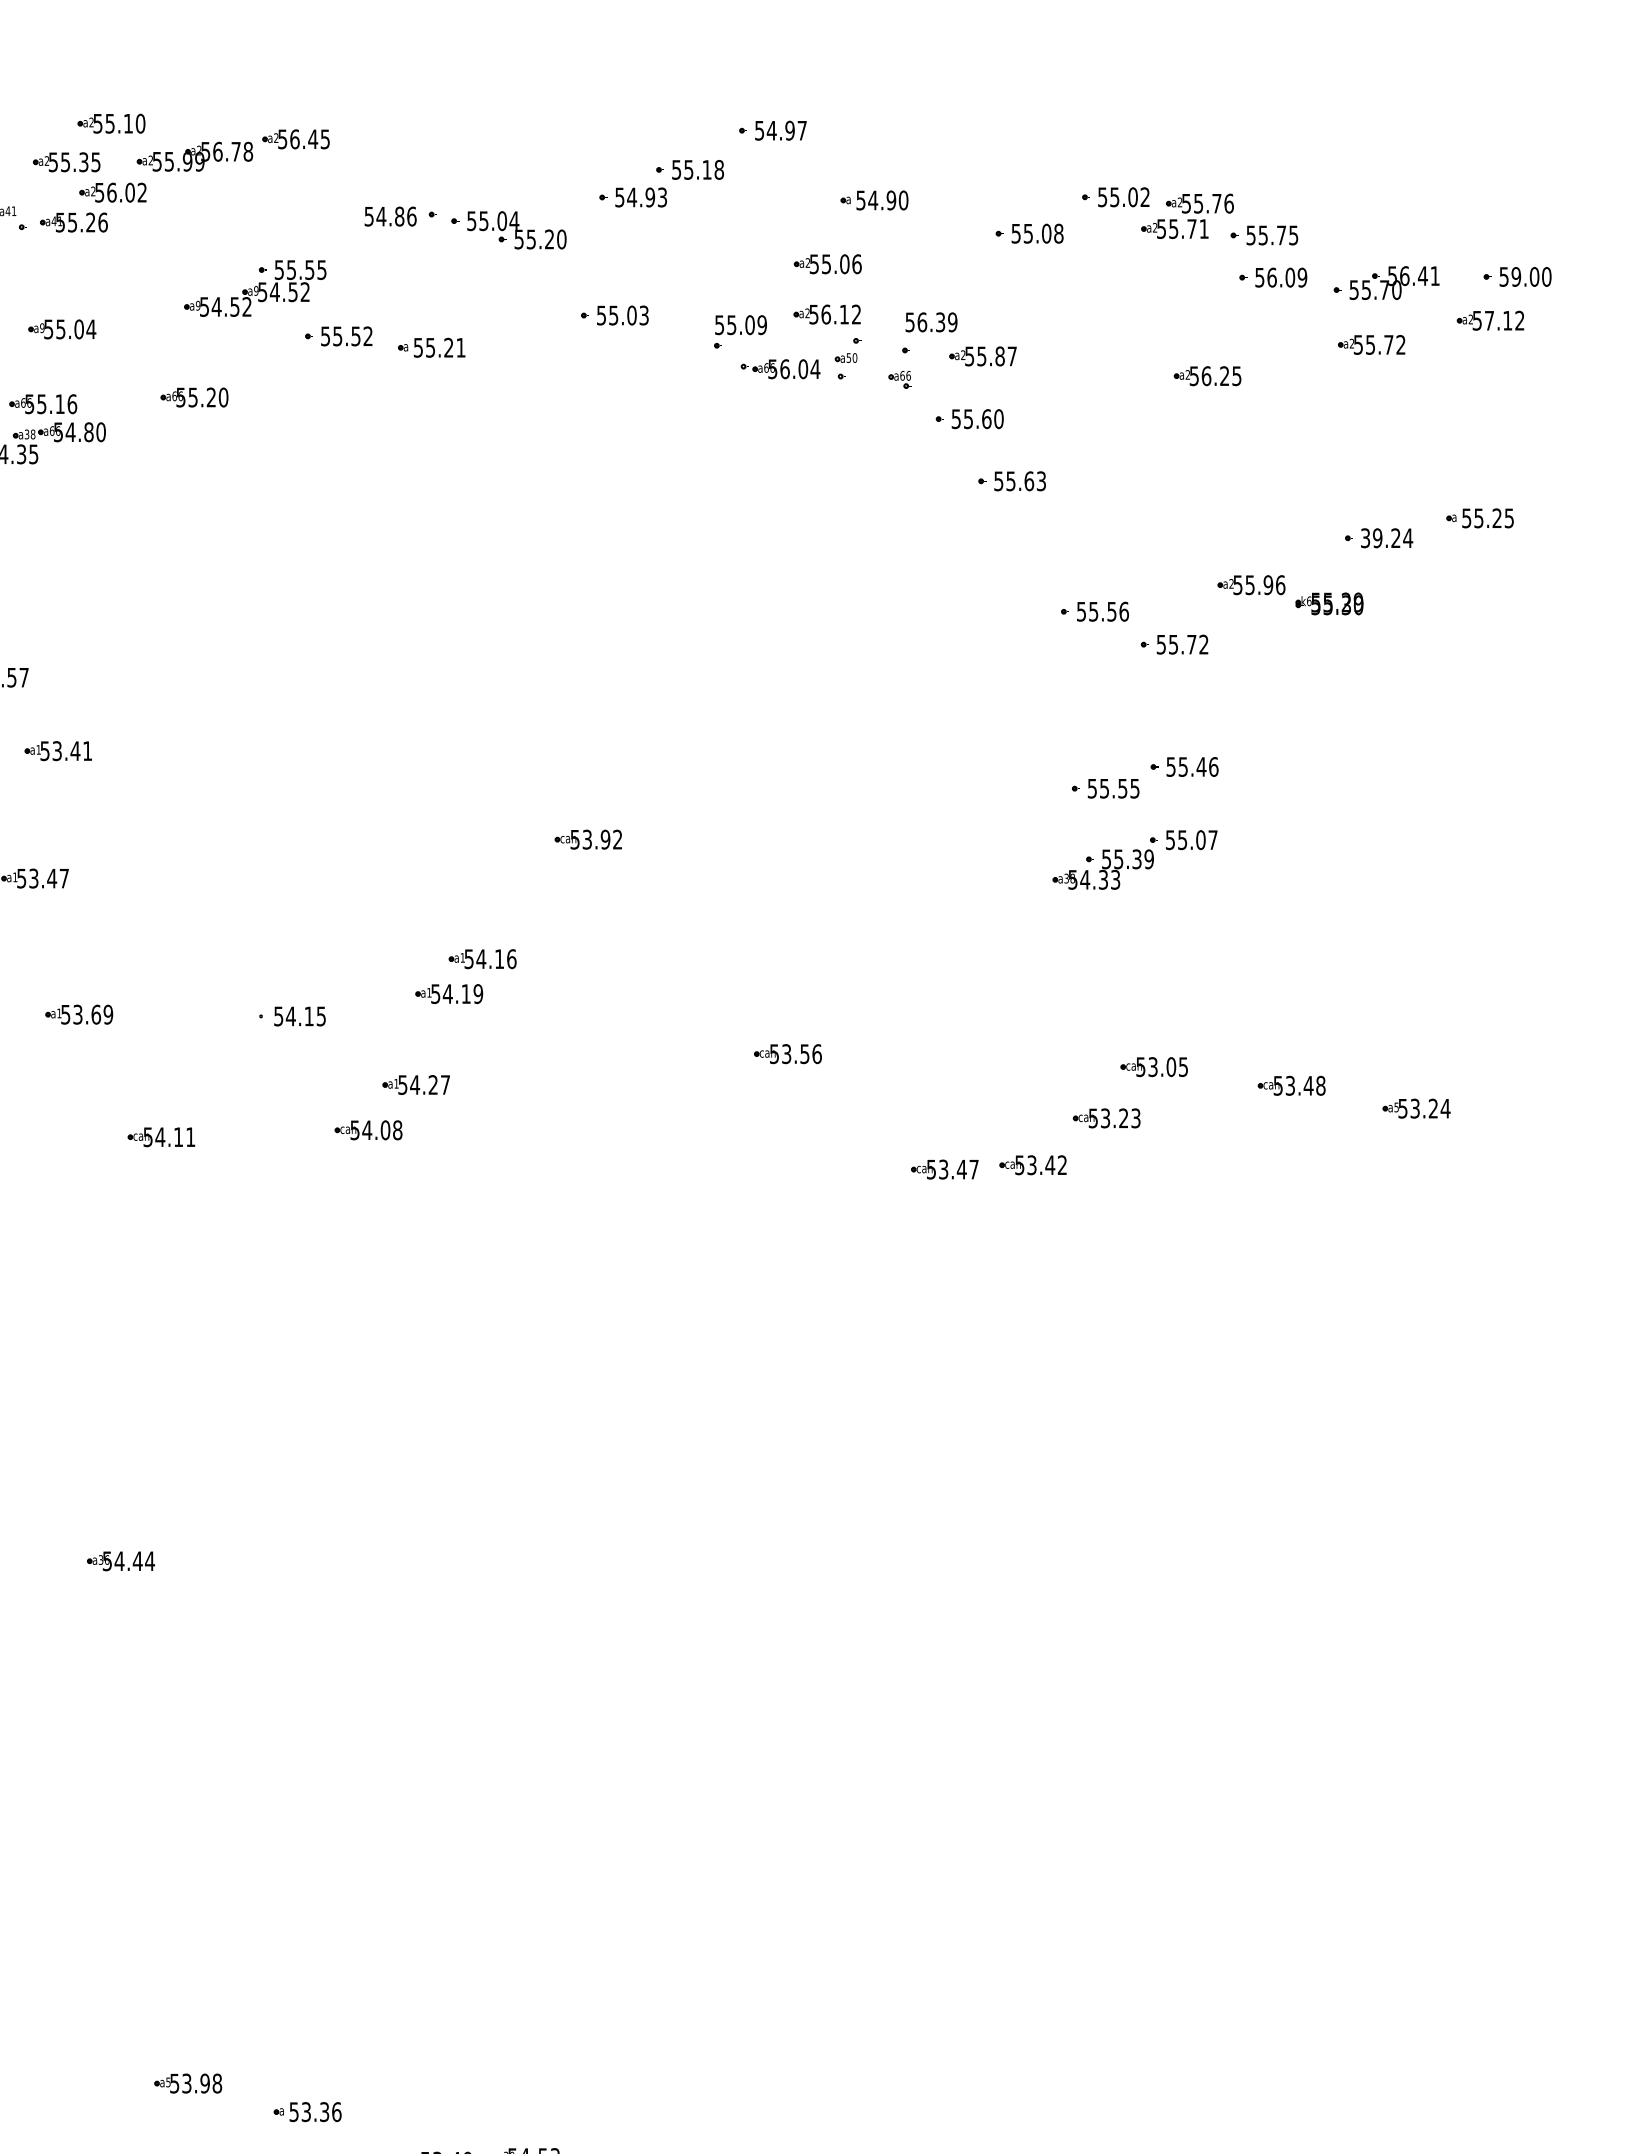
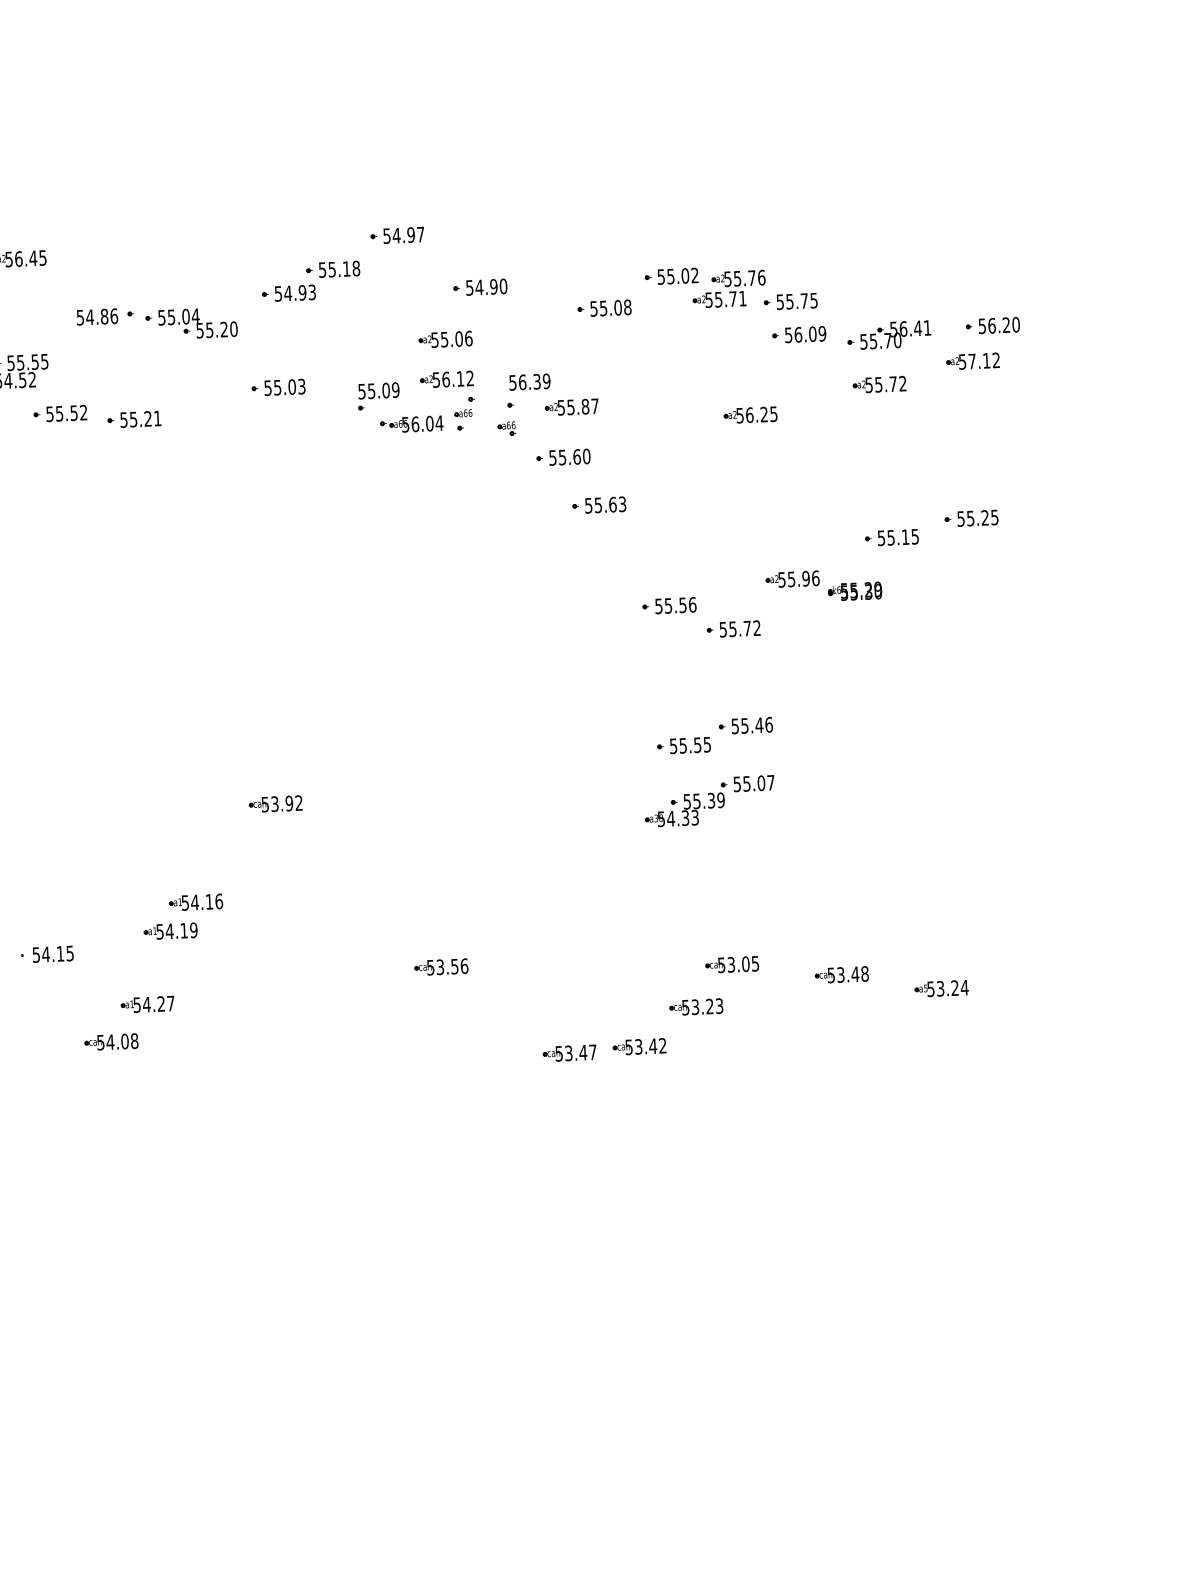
text: (848, 200) -> (459, 288), a -> -
text: (1525, 276) -> (999, 325), 59.00 -> 56.20
text: (405, 347) -> (113, 420), a -> -
text: (851, 357) -> (467, 412), a50 -> a66
text: (1454, 518) -> (951, 519), a -> -
text: (1387, 538) -> (898, 537), 39.24 -> 55.15

